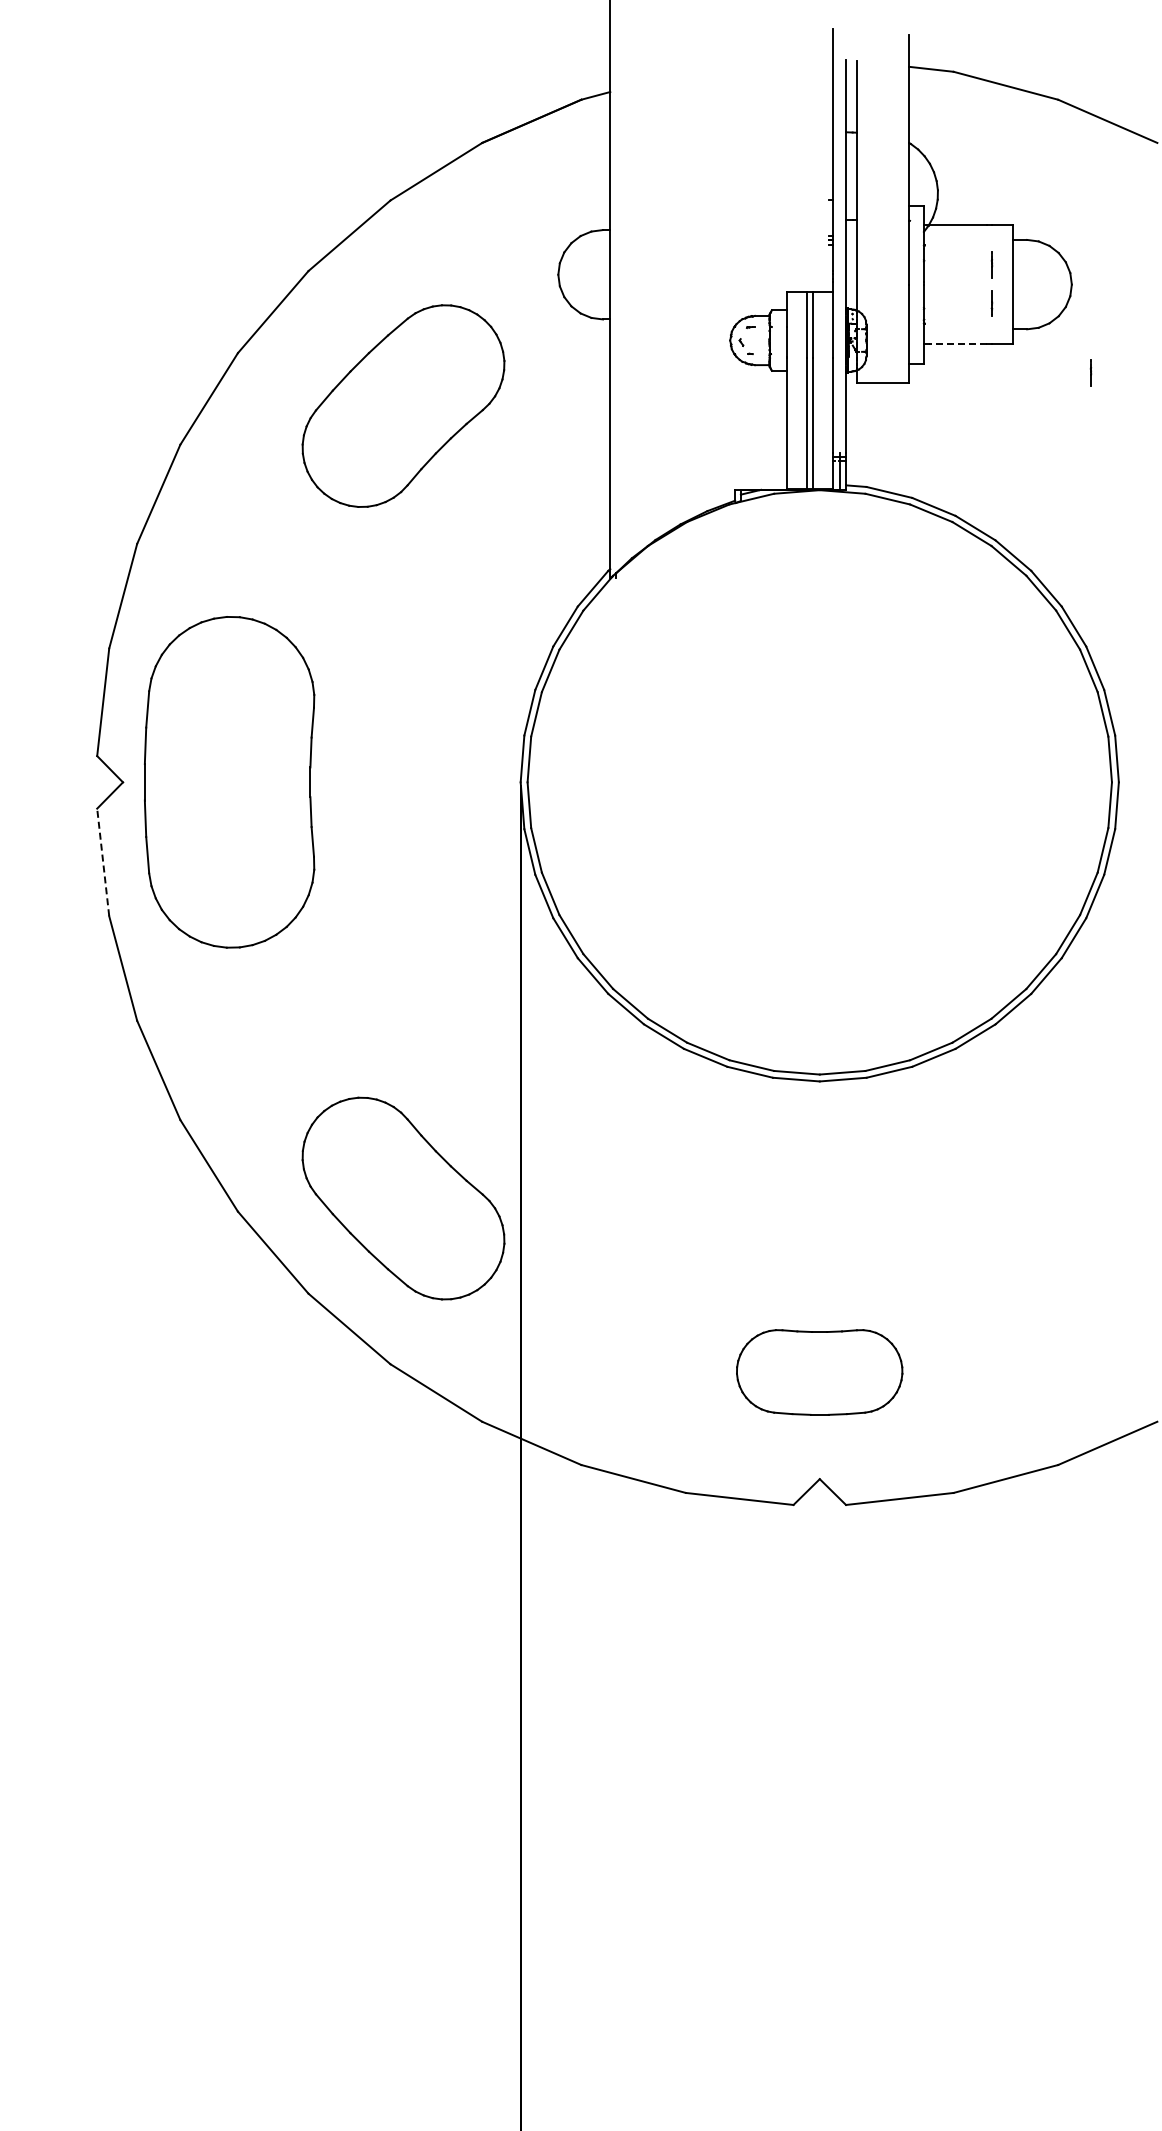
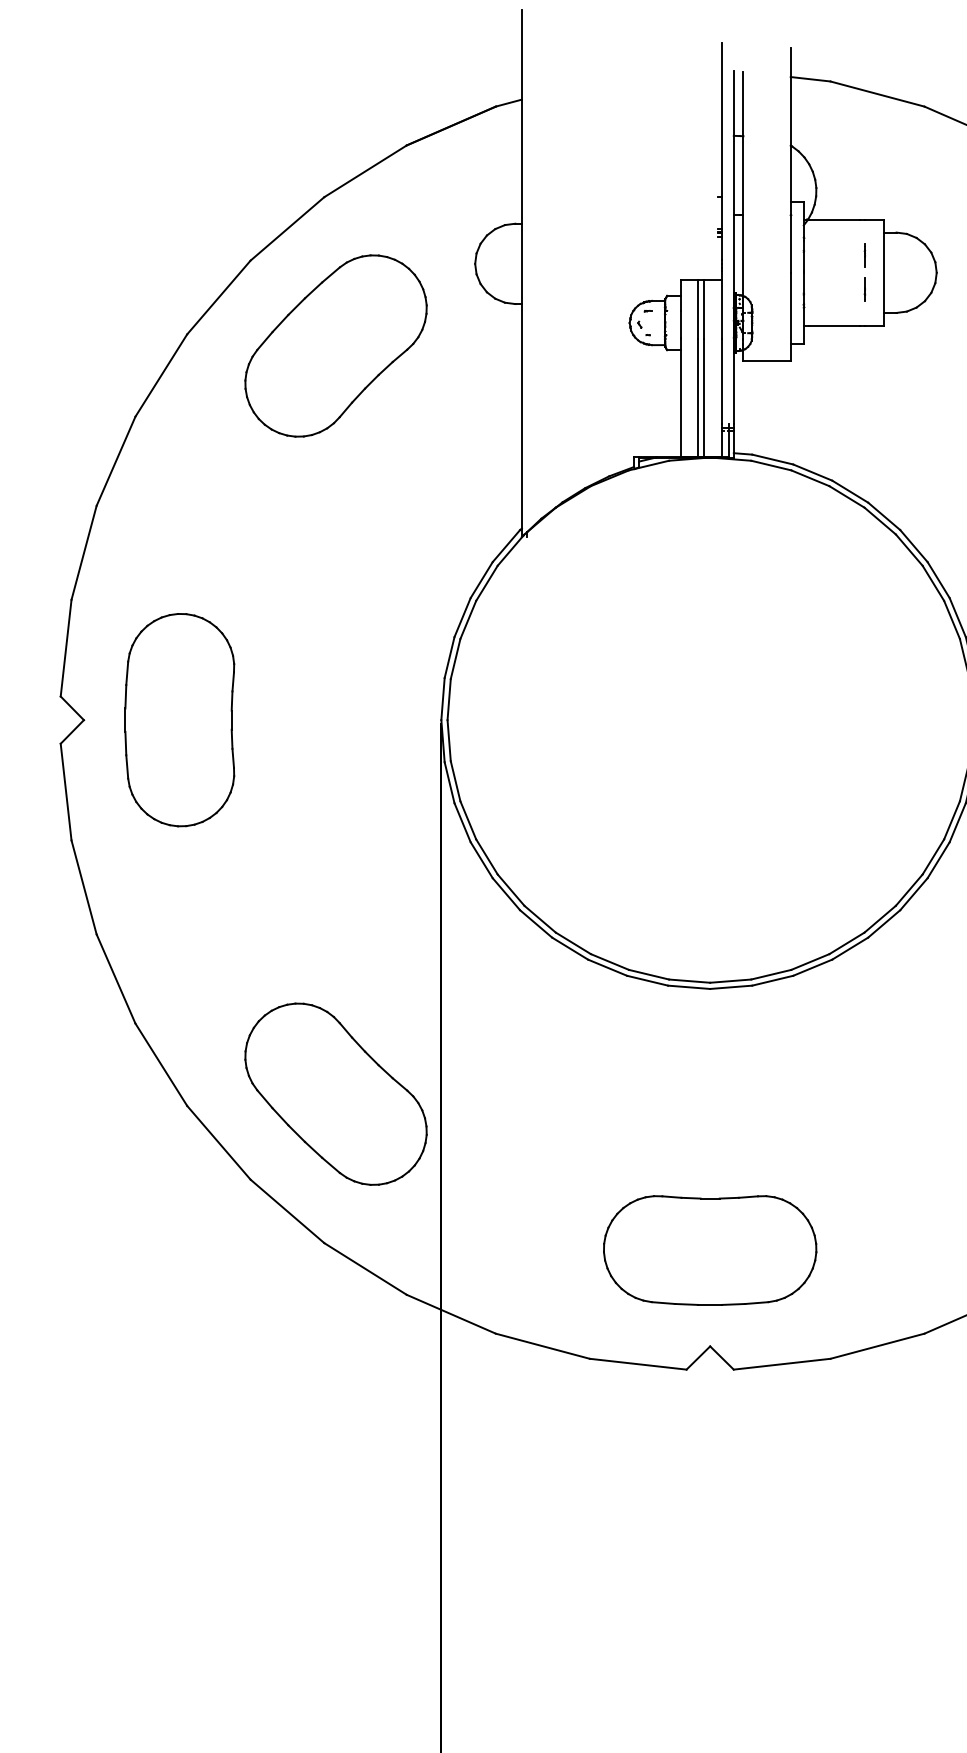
line: (958, 343) -> (834, 325), dashed -> solid
part: (1090, 372) -> (953, 351), removed
part: (403, 405) -> (336, 345), moved
part: (229, 782) -> (179, 720), size x0.71
line: (103, 861) -> (66, 791), dashed -> solid
part: (819, 1372) -> (709, 1250), size x1.43

